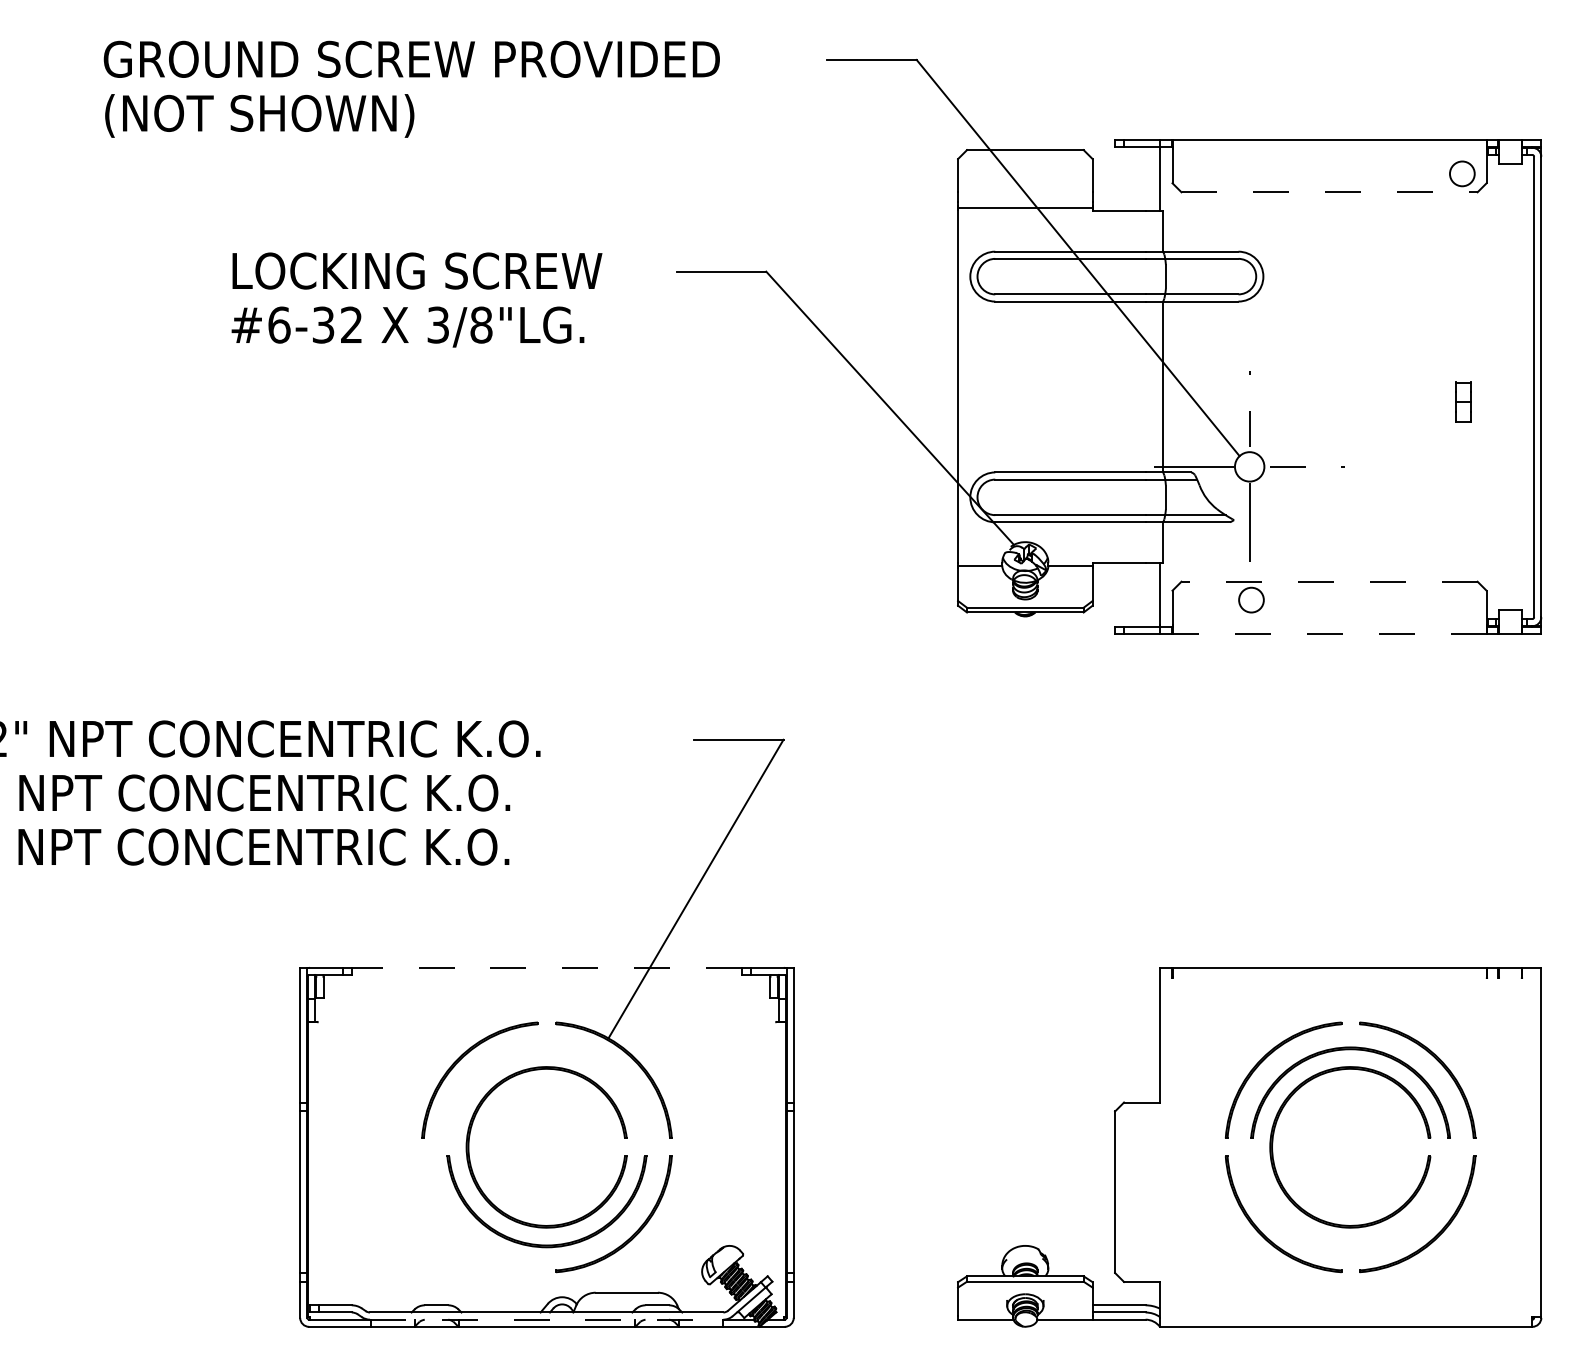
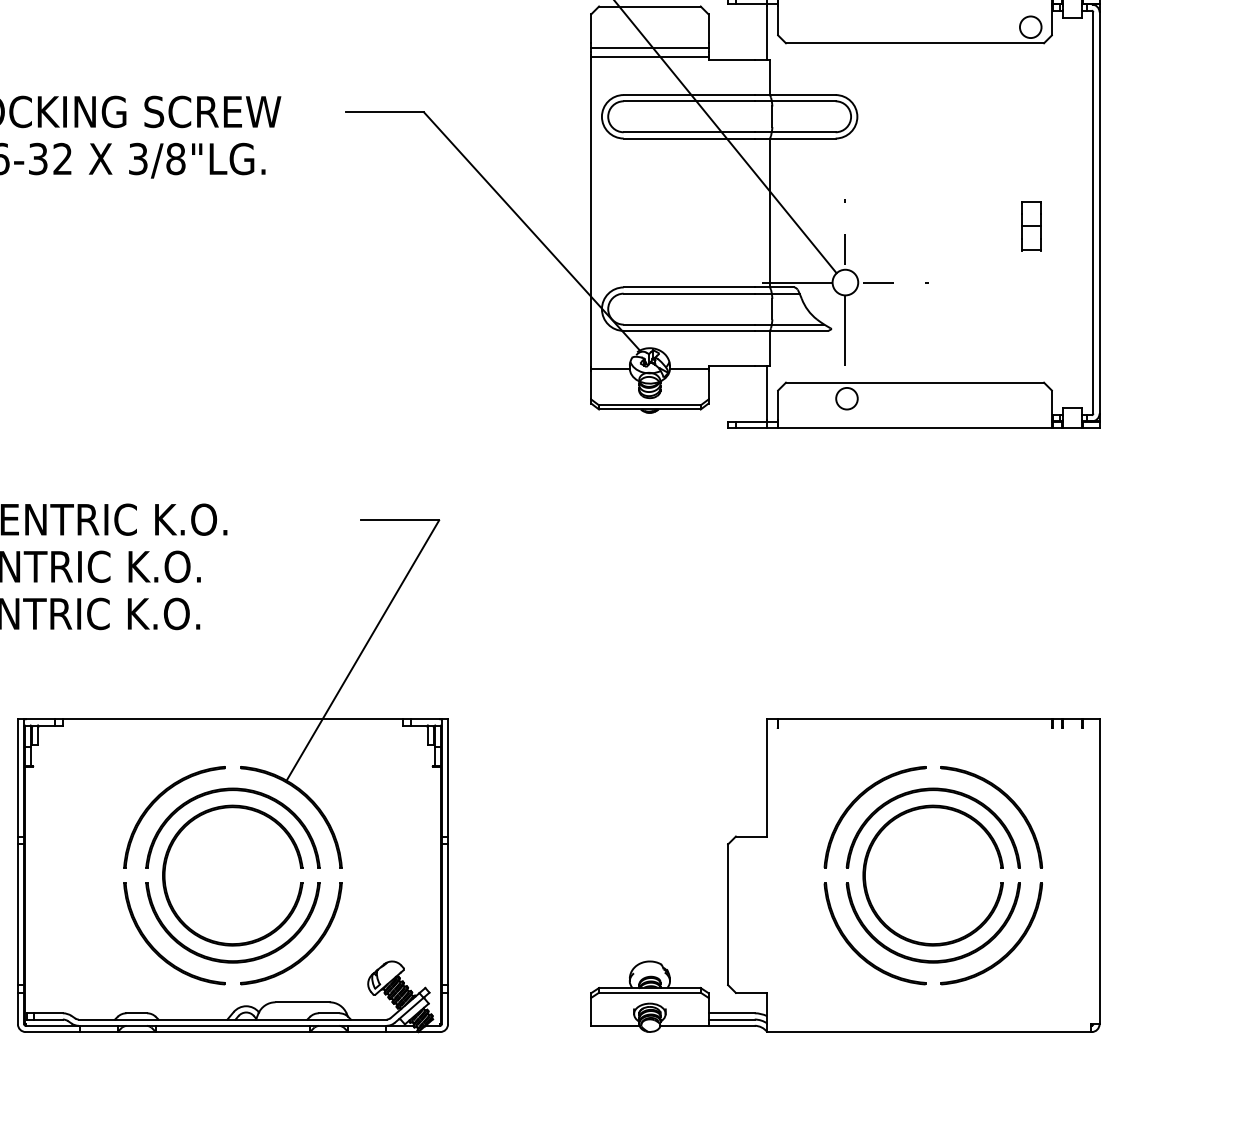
line: (1330, 192) -> (915, 43), dashed -> solid
line: (1025, 197) -> (650, 47), added
part: (1463, 402) -> (1031, 226), size x1.43
line: (1329, 581) -> (914, 382), dashed -> solid
line: (1329, 633) -> (914, 427), dashed -> solid
line: (546, 967) -> (232, 718), dashed -> solid
part: (546, 1050) -> (232, 791), added
part: (460, 1233) -> (157, 950), added
part: (1350, 1244) -> (933, 960), added
line: (546, 1319) -> (232, 1025), dashed -> solid

